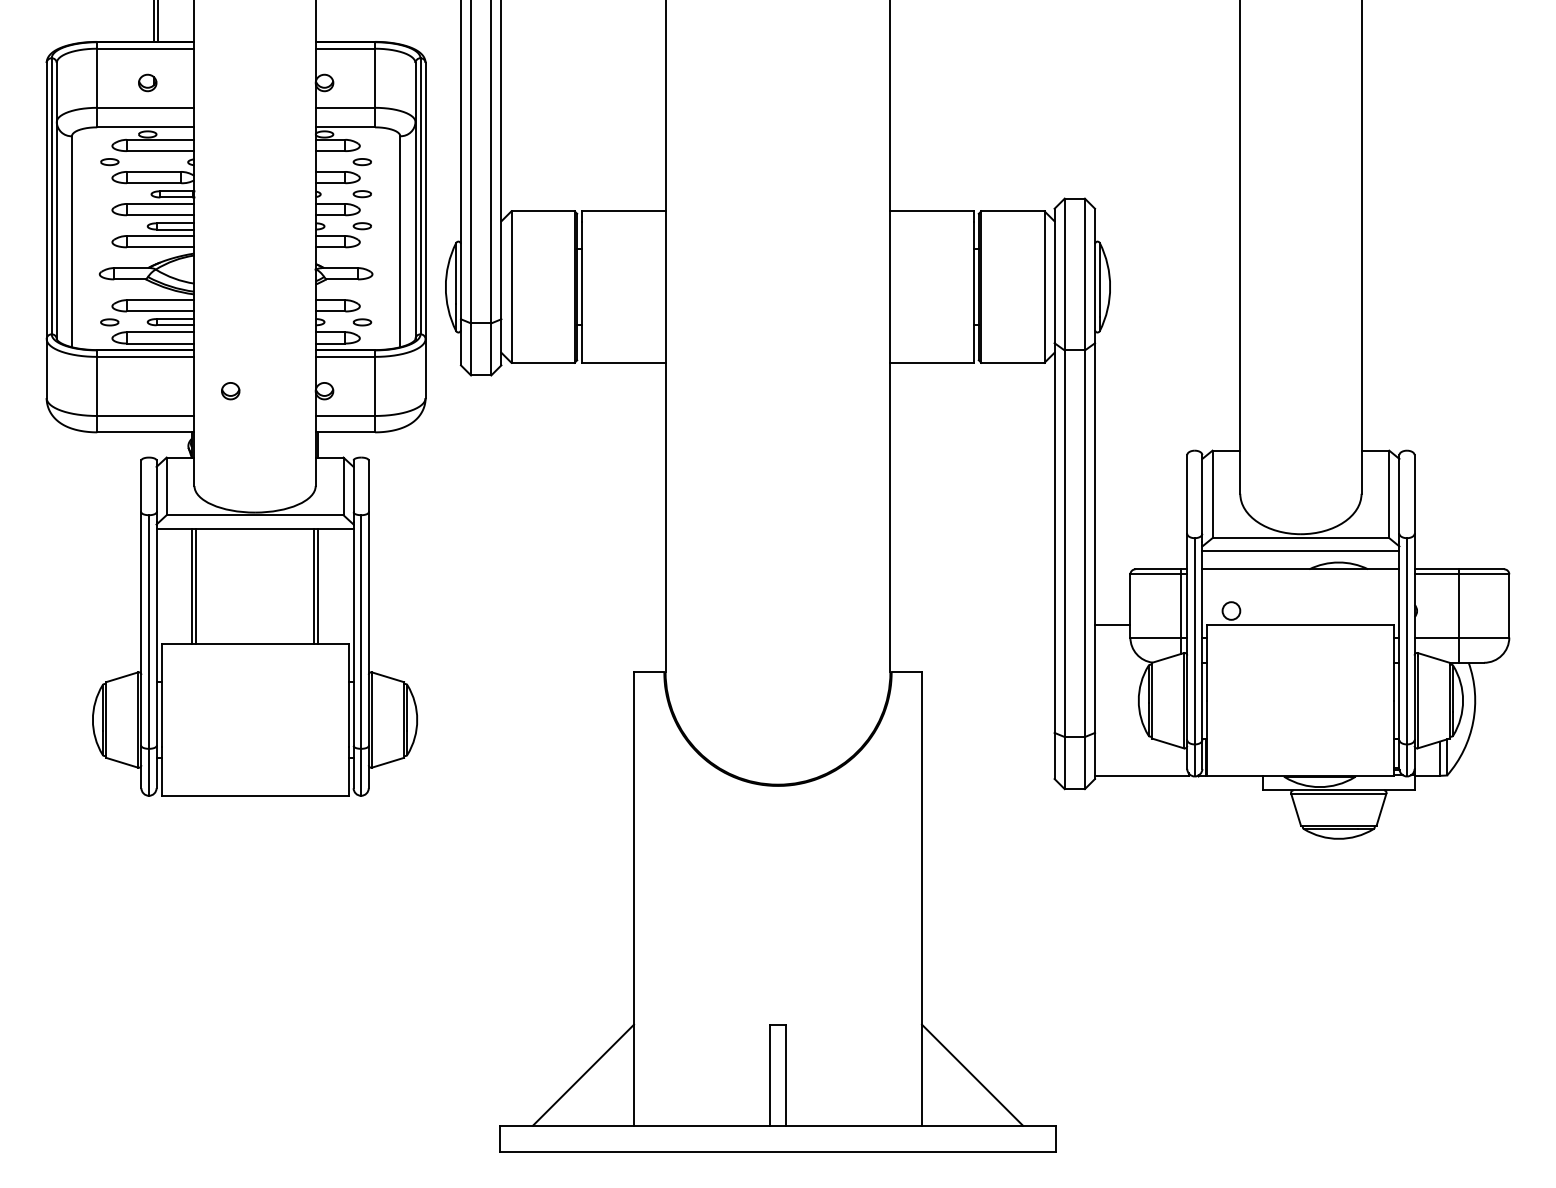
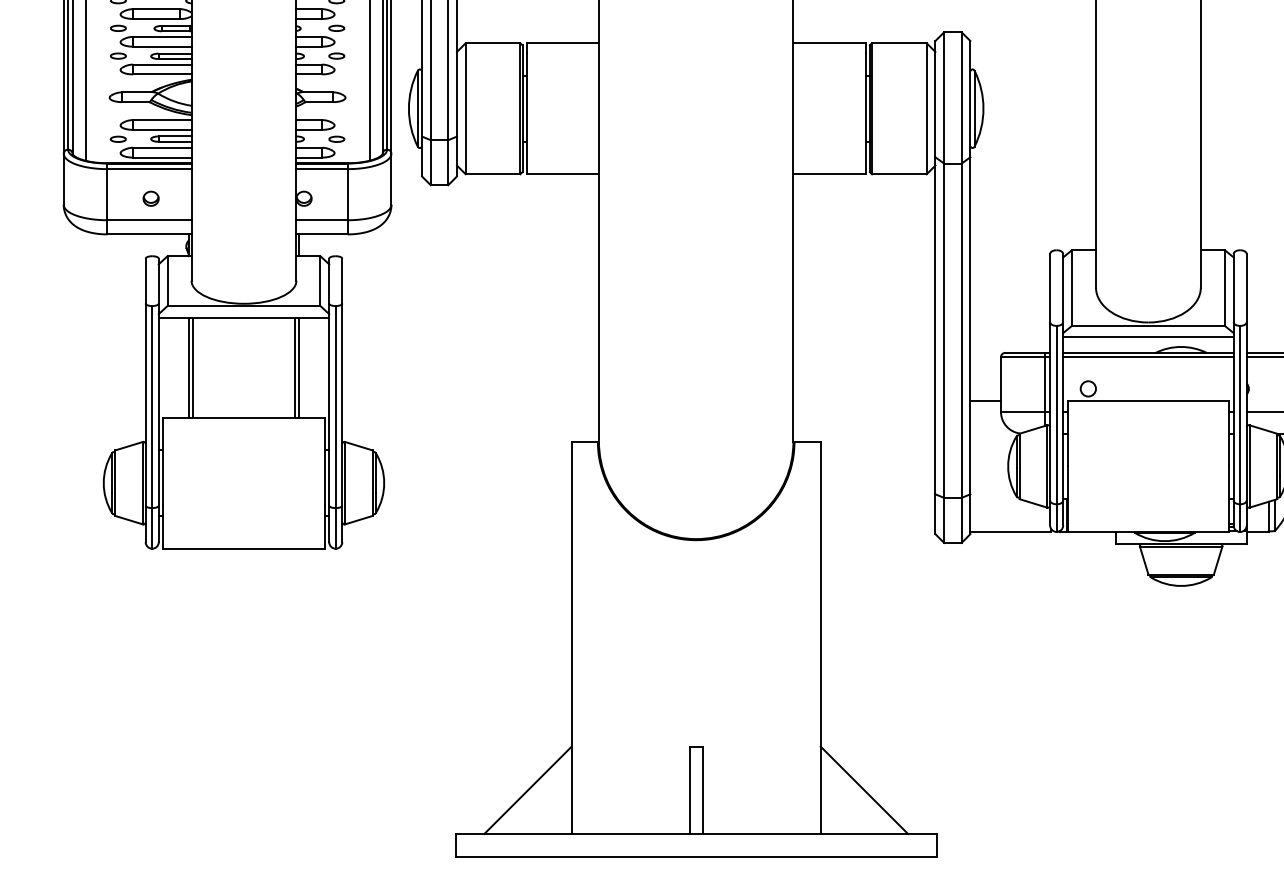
part: (109, 194) -> (118, 28), added
part: (109, 226) -> (118, 56), added
part: (230, 391) -> (150, 199), moved
line: (1300, 574) -> (1148, 357), added

